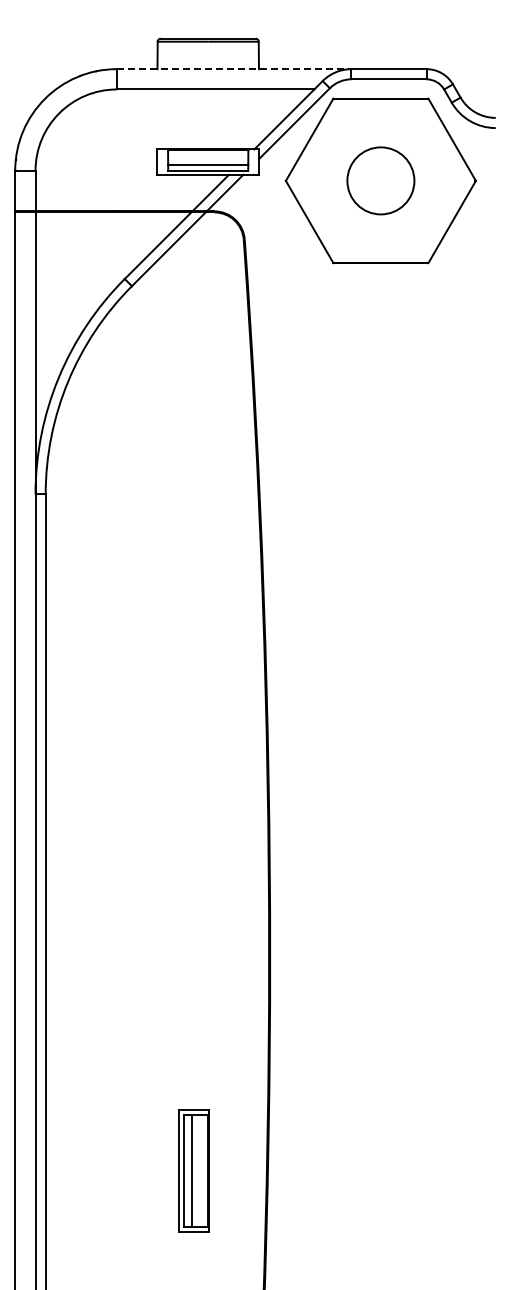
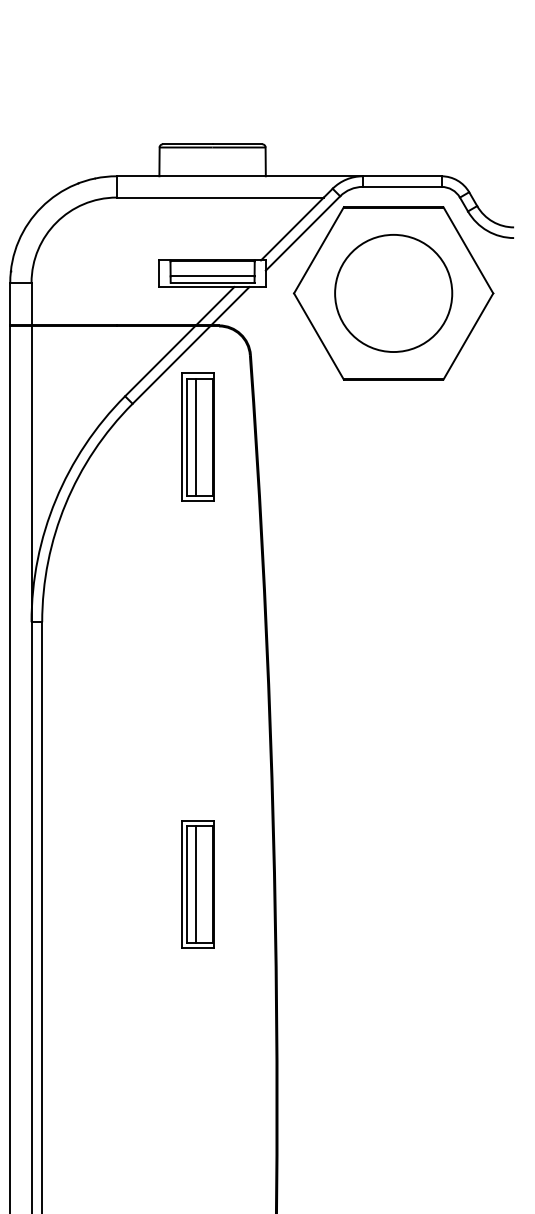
line: (234, 69) -> (240, 176), dashed -> solid
circle: (380, 180) -> (393, 293), size x1.67
part: (193, 317) -> (197, 436), added
part: (193, 744) -> (197, 884), added

